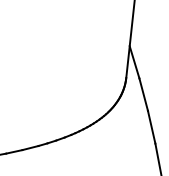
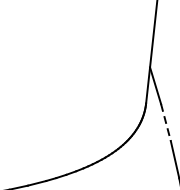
line: (143, 94) -> (165, 122), solid -> dashed

